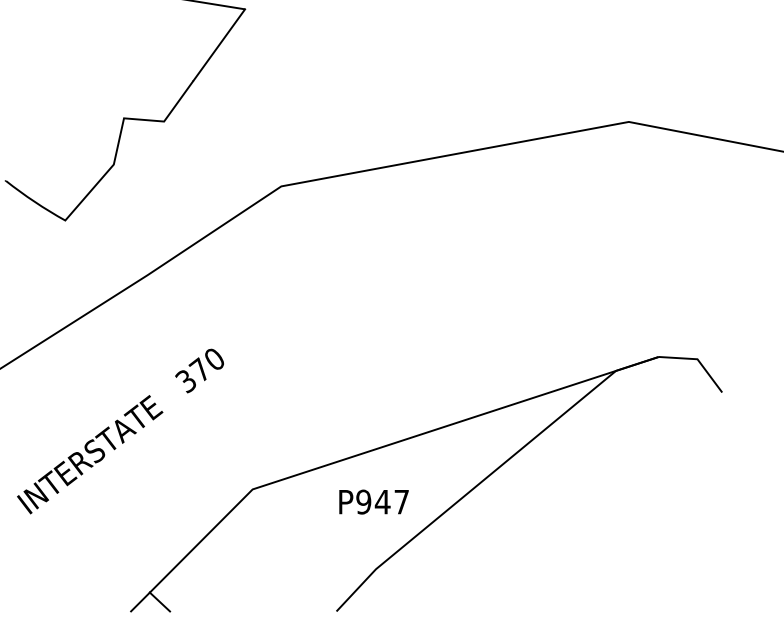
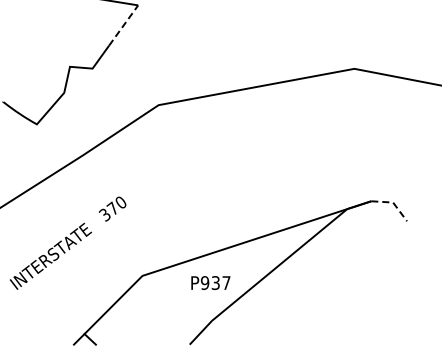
line: (218, 45) -> (123, 25), solid -> dashed
line: (698, 360) -> (393, 203), solid -> dashed
text: (382, 502) -> (215, 283), P947 -> P937

